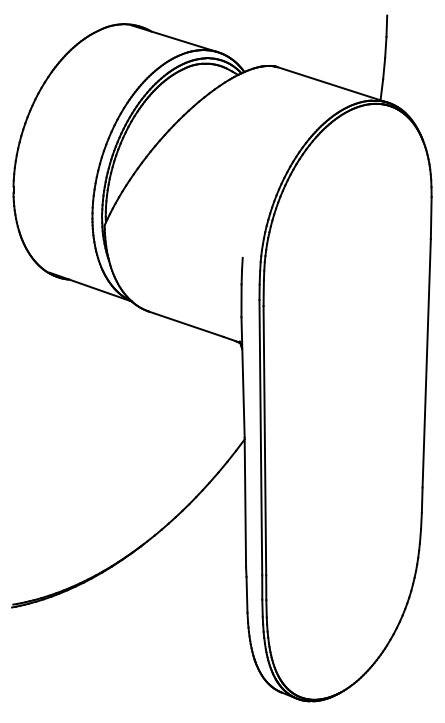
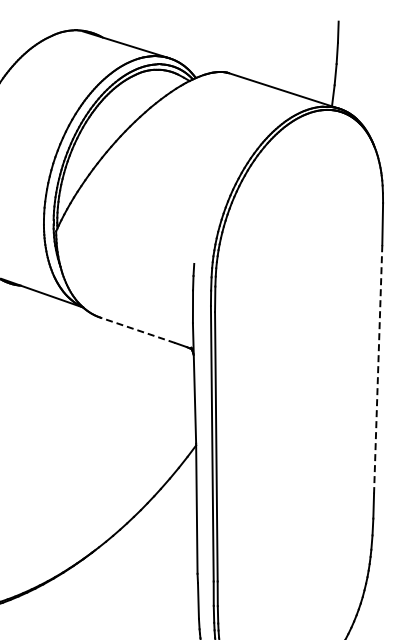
line: (186, 324) -> (137, 330), solid -> dashed
line: (426, 363) -> (377, 369), solid -> dashed

